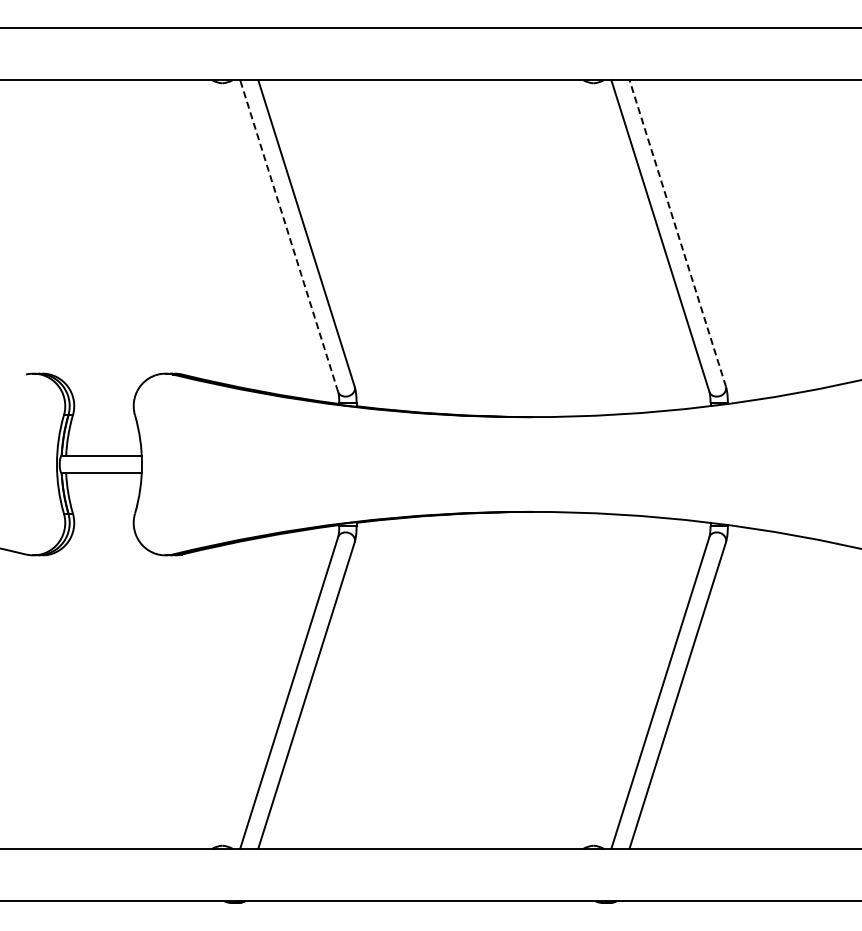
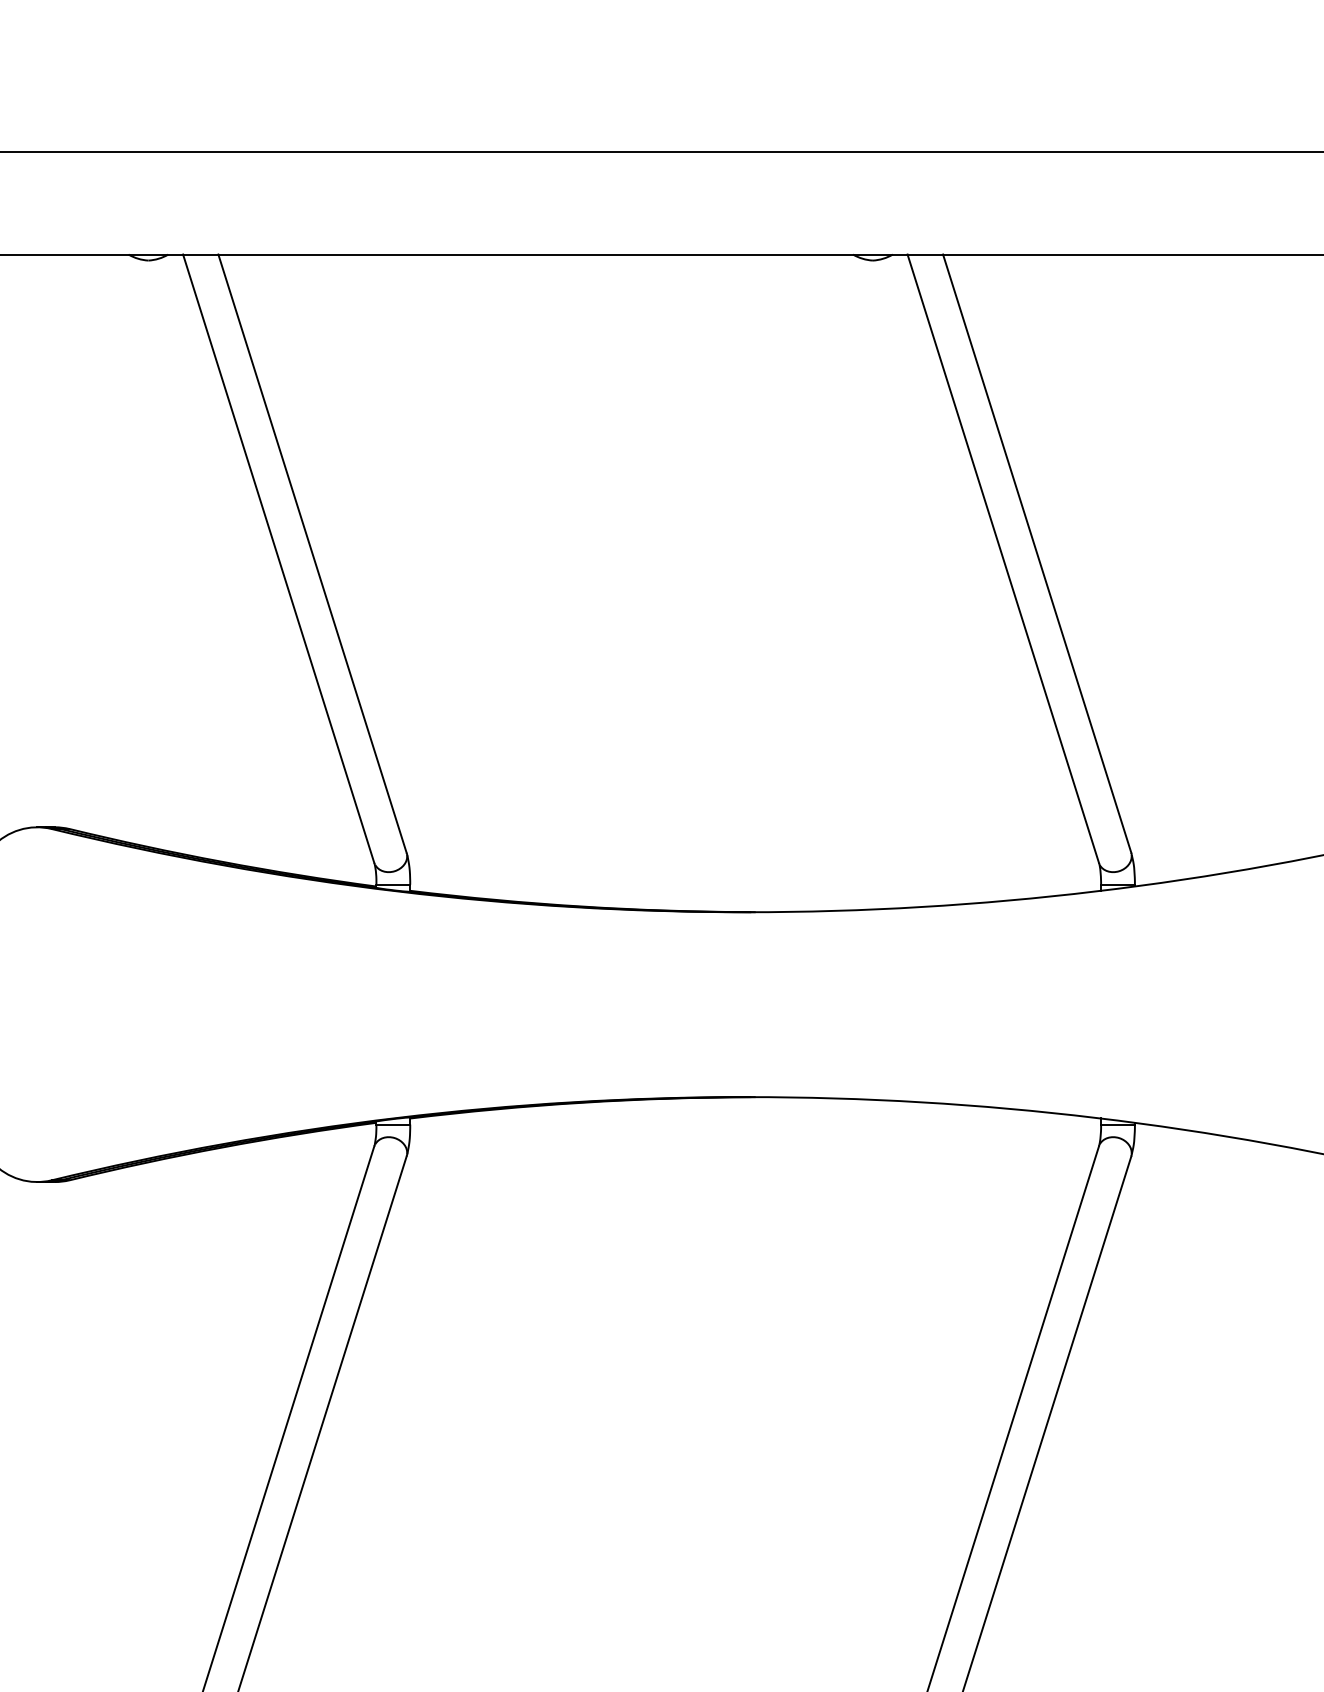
line: (677, 233) -> (1036, 553), dashed -> solid
line: (289, 235) -> (279, 557), dashed -> solid

